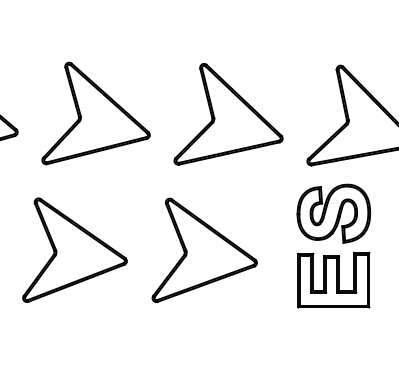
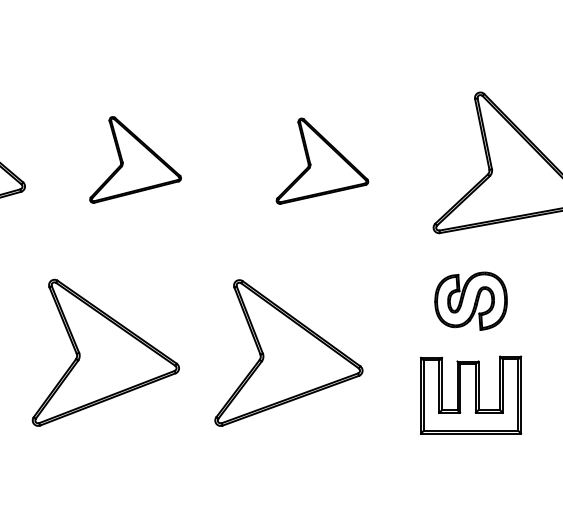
part: (95, 113) -> (134, 159), size x0.6
part: (228, 114) -> (322, 161), size x0.6
part: (333, 213) -> (470, 301), size x0.7

